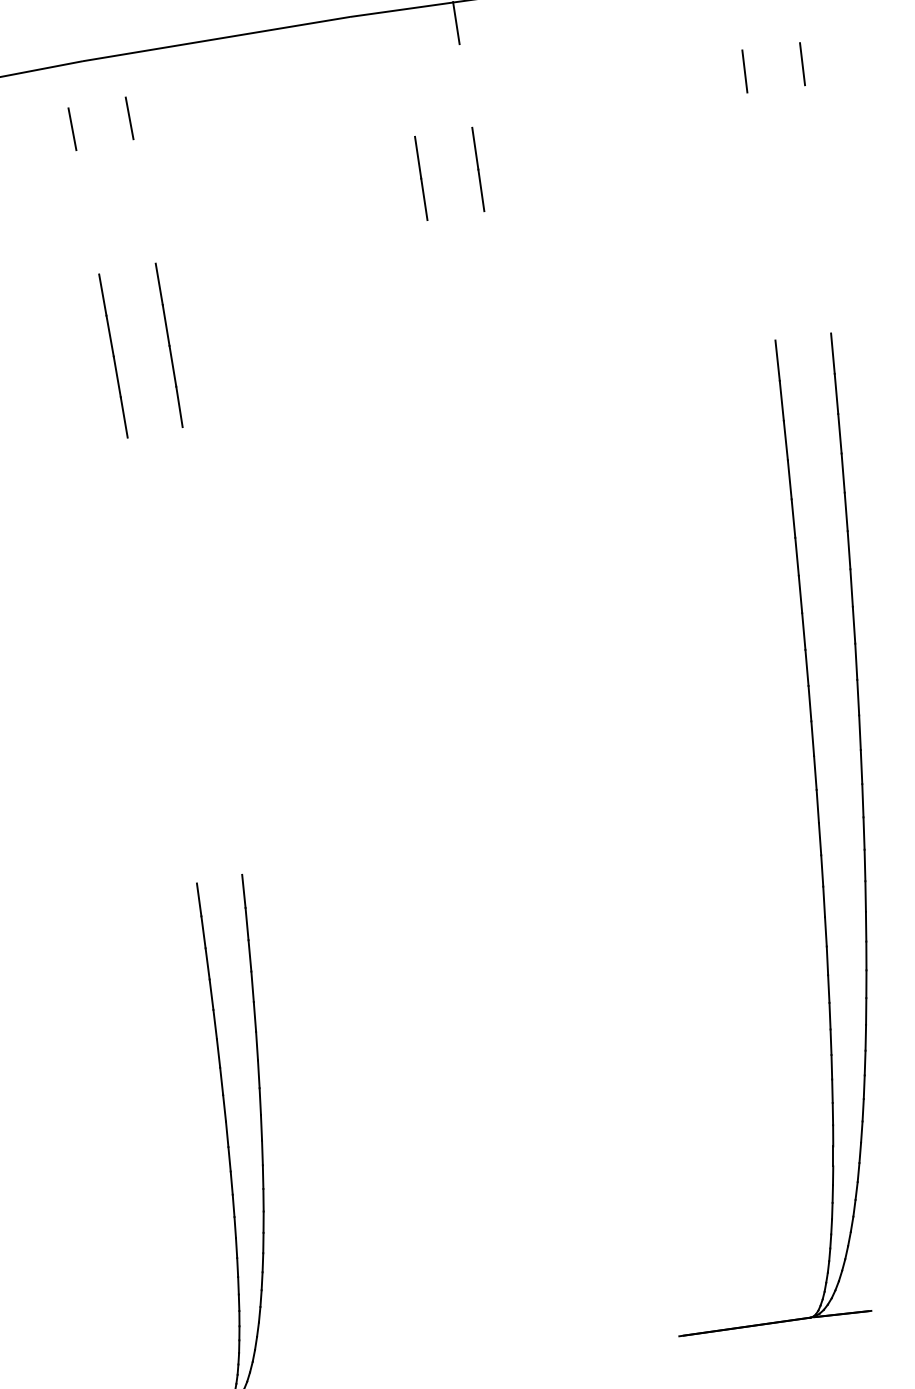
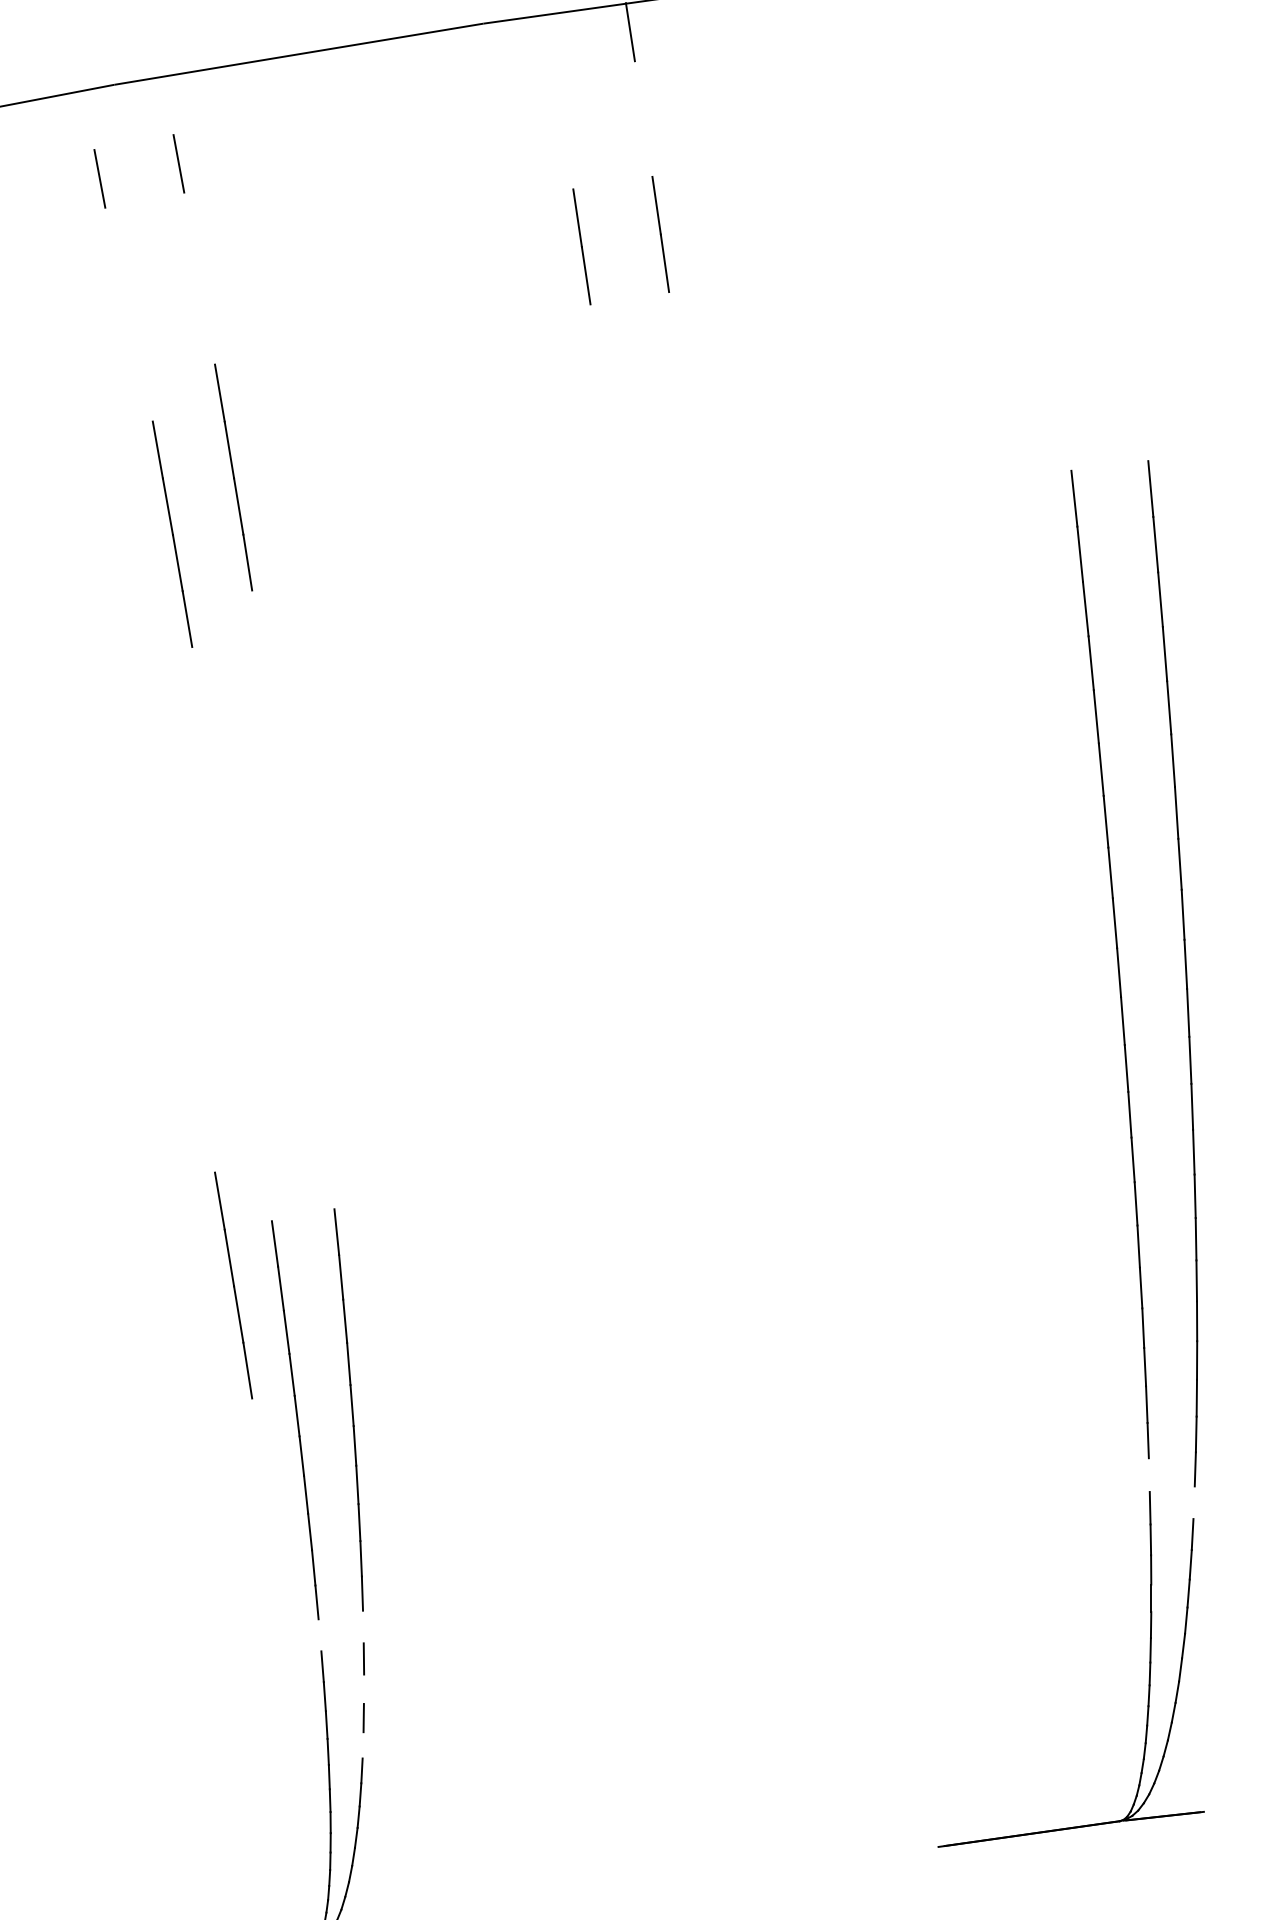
line: (802, 63) -> (1108, 88), removed
line: (744, 71) -> (1028, 98), removed
line: (113, 355) -> (172, 533), moved
line: (169, 930) -> (233, 1285), added
line: (831, 1067) -> (1148, 1475), removed
line: (863, 1087) -> (1193, 1502), removed
line: (263, 1176) -> (363, 1626), removed
line: (231, 1183) -> (319, 1635), removed
line: (263, 1222) -> (363, 1689), removed
line: (262, 1262) -> (362, 1745), removed

